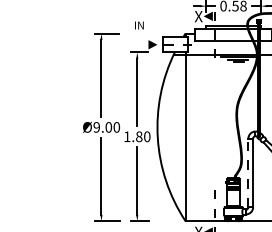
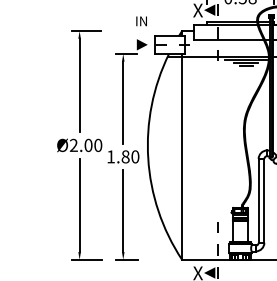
text: (139, 25) -> (141, 21), moved
text: (96, 127) -> (73, 145), Ø9.00 -> Ø2.00
line: (248, 172) -> (258, 200), dashed -> solid

